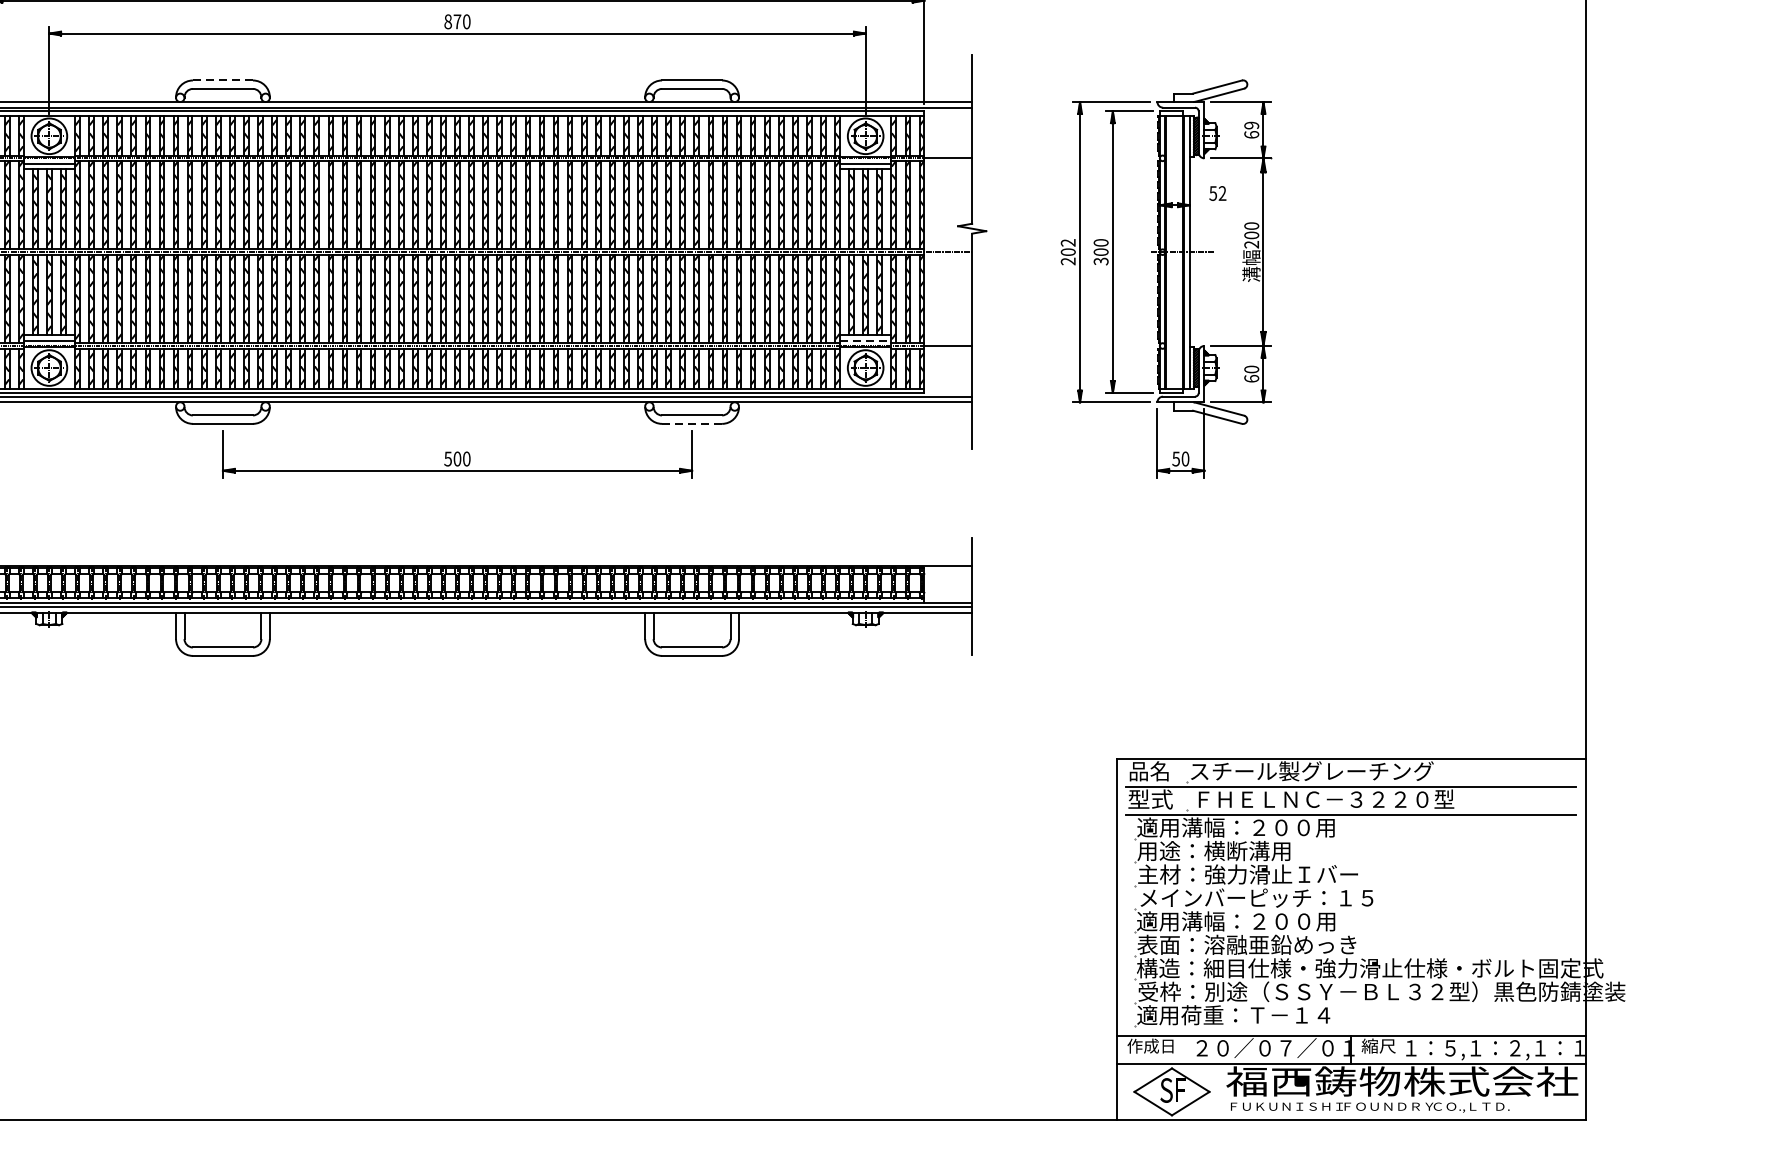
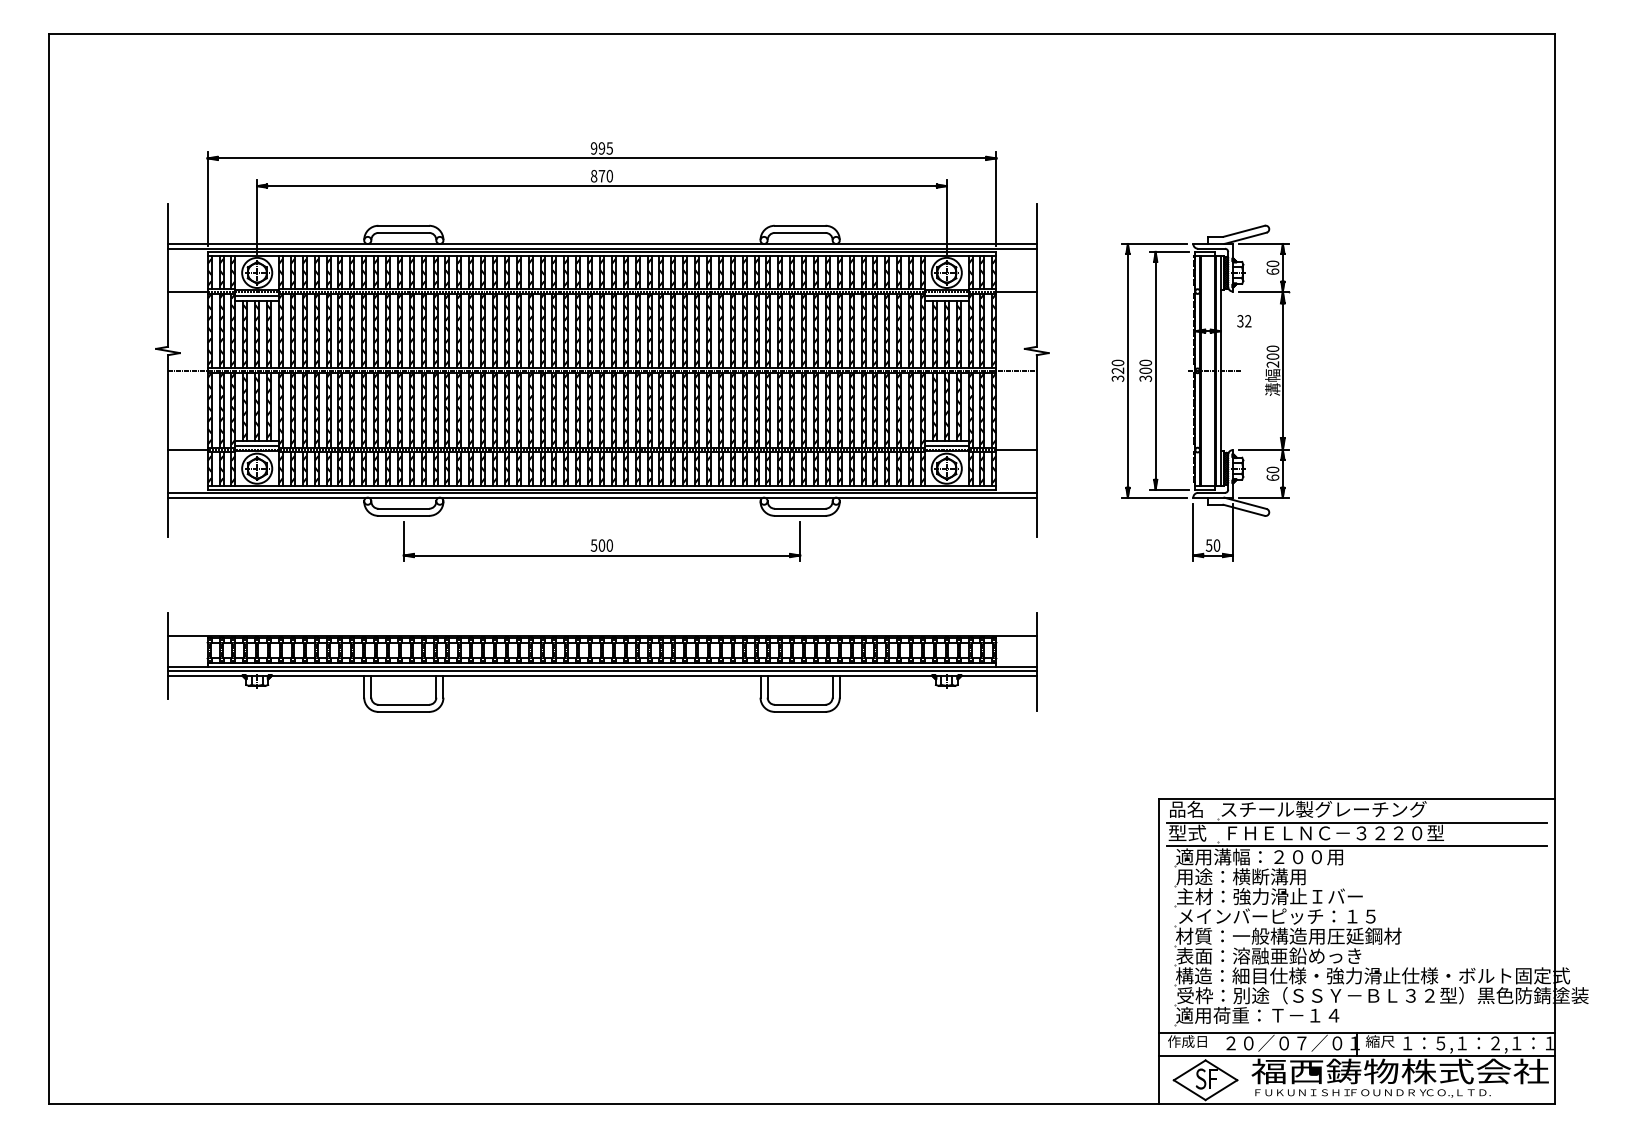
line: (223, 80) -> (404, 225), dashed -> solid
text: (1252, 125) -> (1273, 263), 69 -> 60
text: (1213, 192) -> (1240, 320), 52 -> 32
text: (1067, 251) -> (1117, 370), 202 -> 320
line: (865, 340) -> (946, 445), dashed -> solid
line: (691, 423) -> (799, 515), dashed -> solid
text: (1270, 920) -> (1288, 935), 適用溝幅：２００用 -> 材質：一般構造用圧延鋼材

